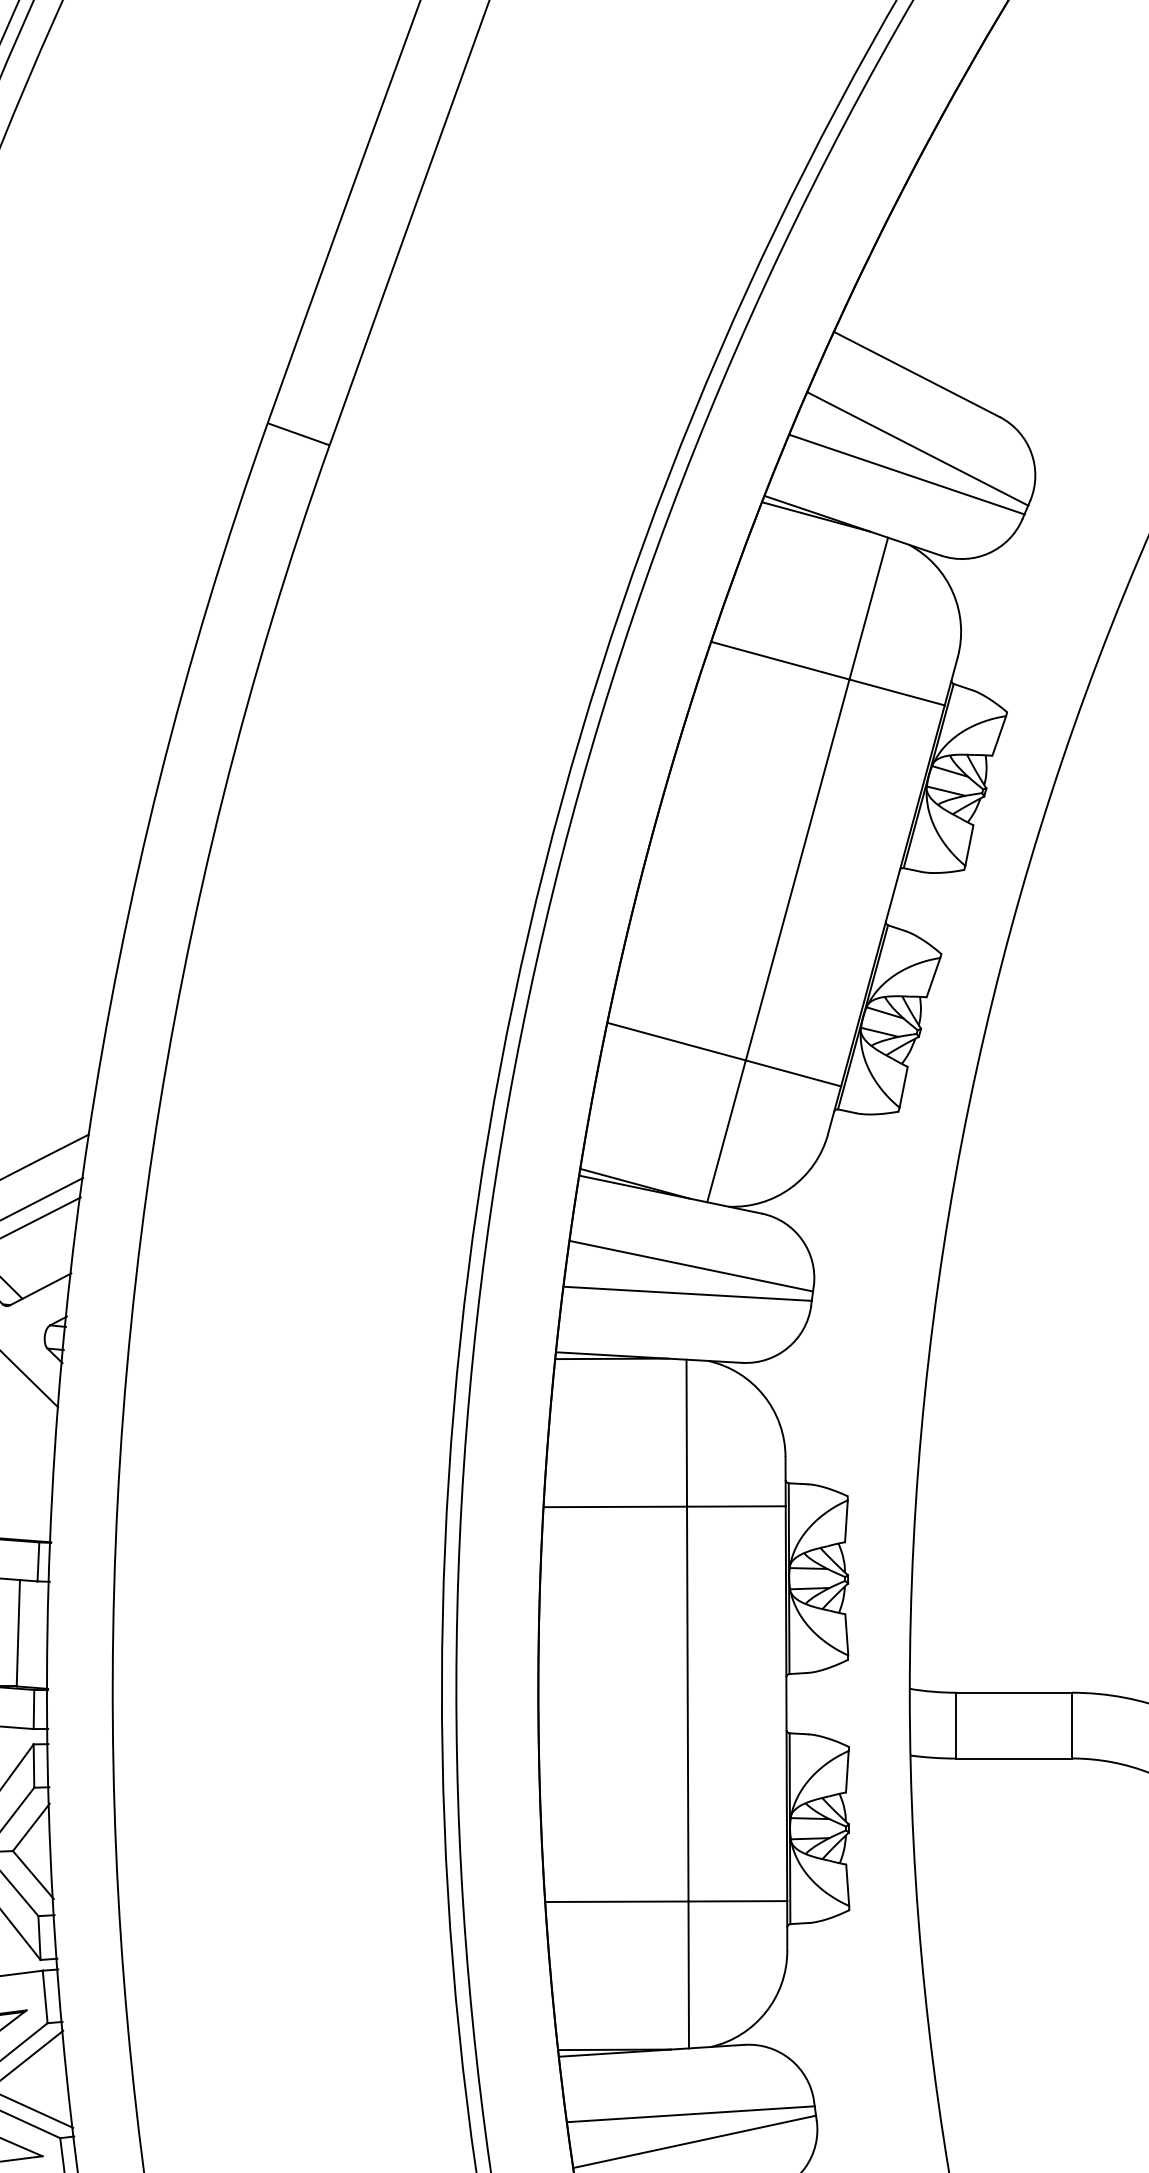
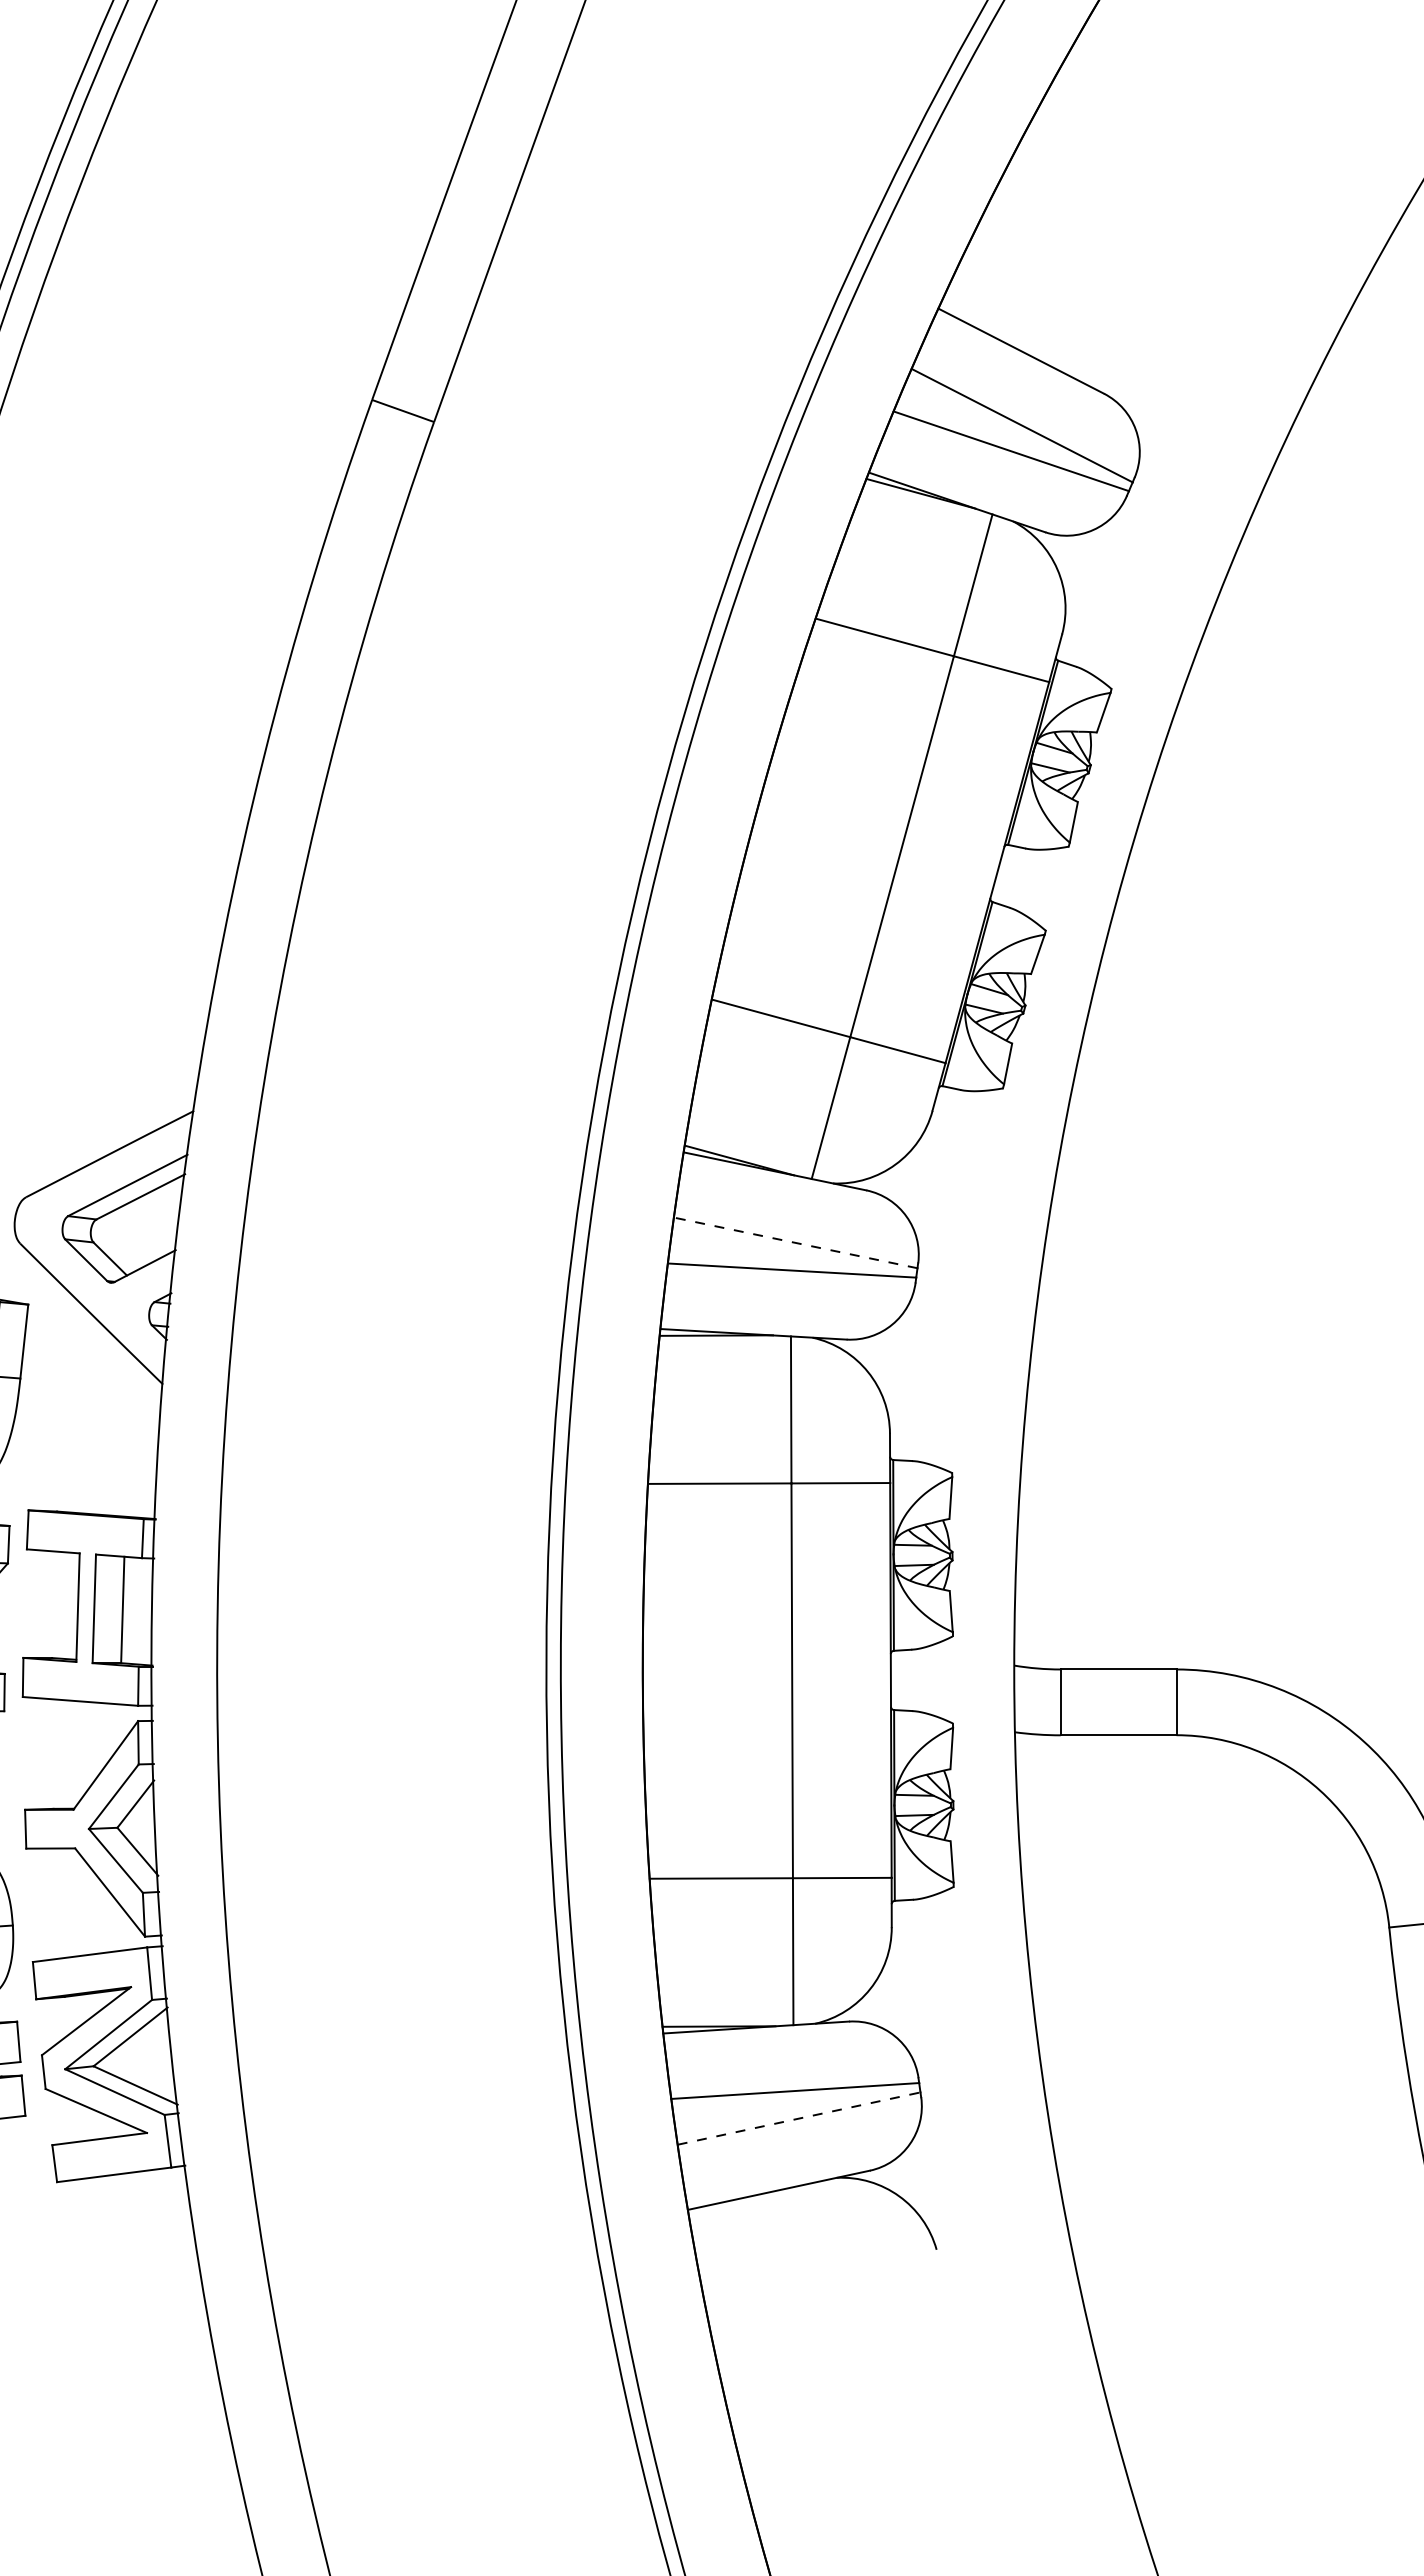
line: (691, 1265) -> (795, 1242), solid -> dashed
line: (695, 2141) -> (799, 2118), solid -> dashed

